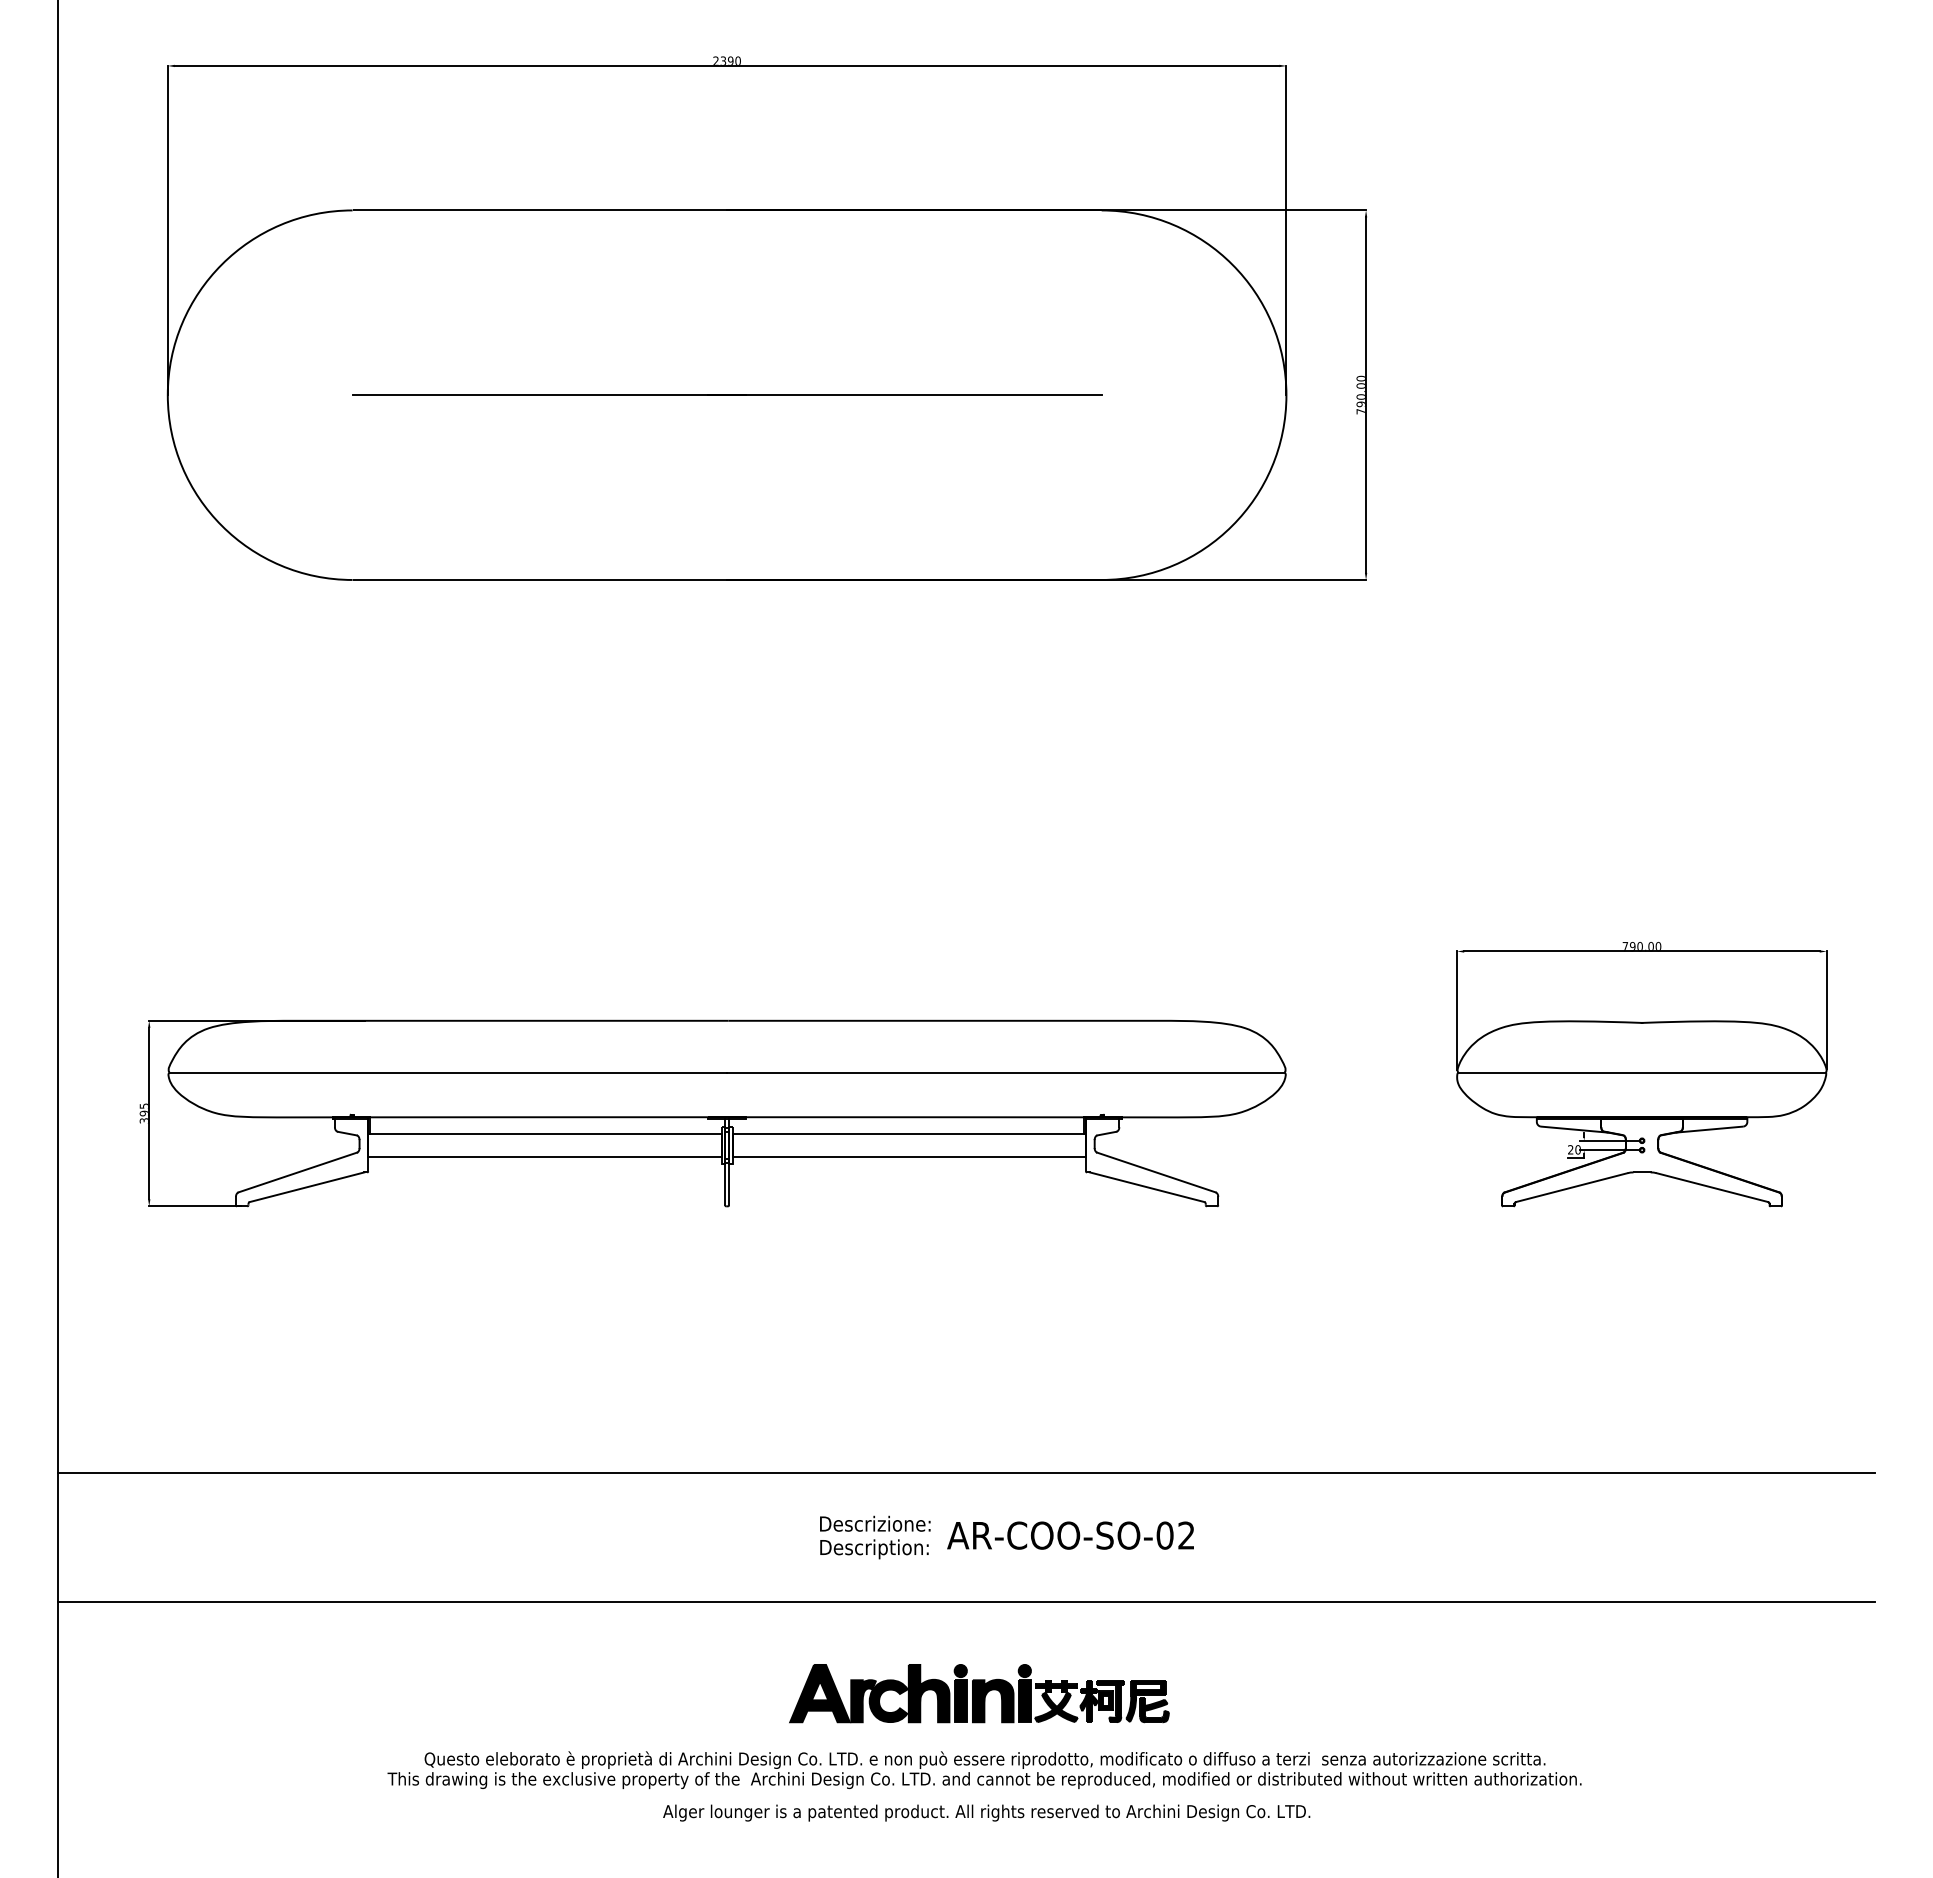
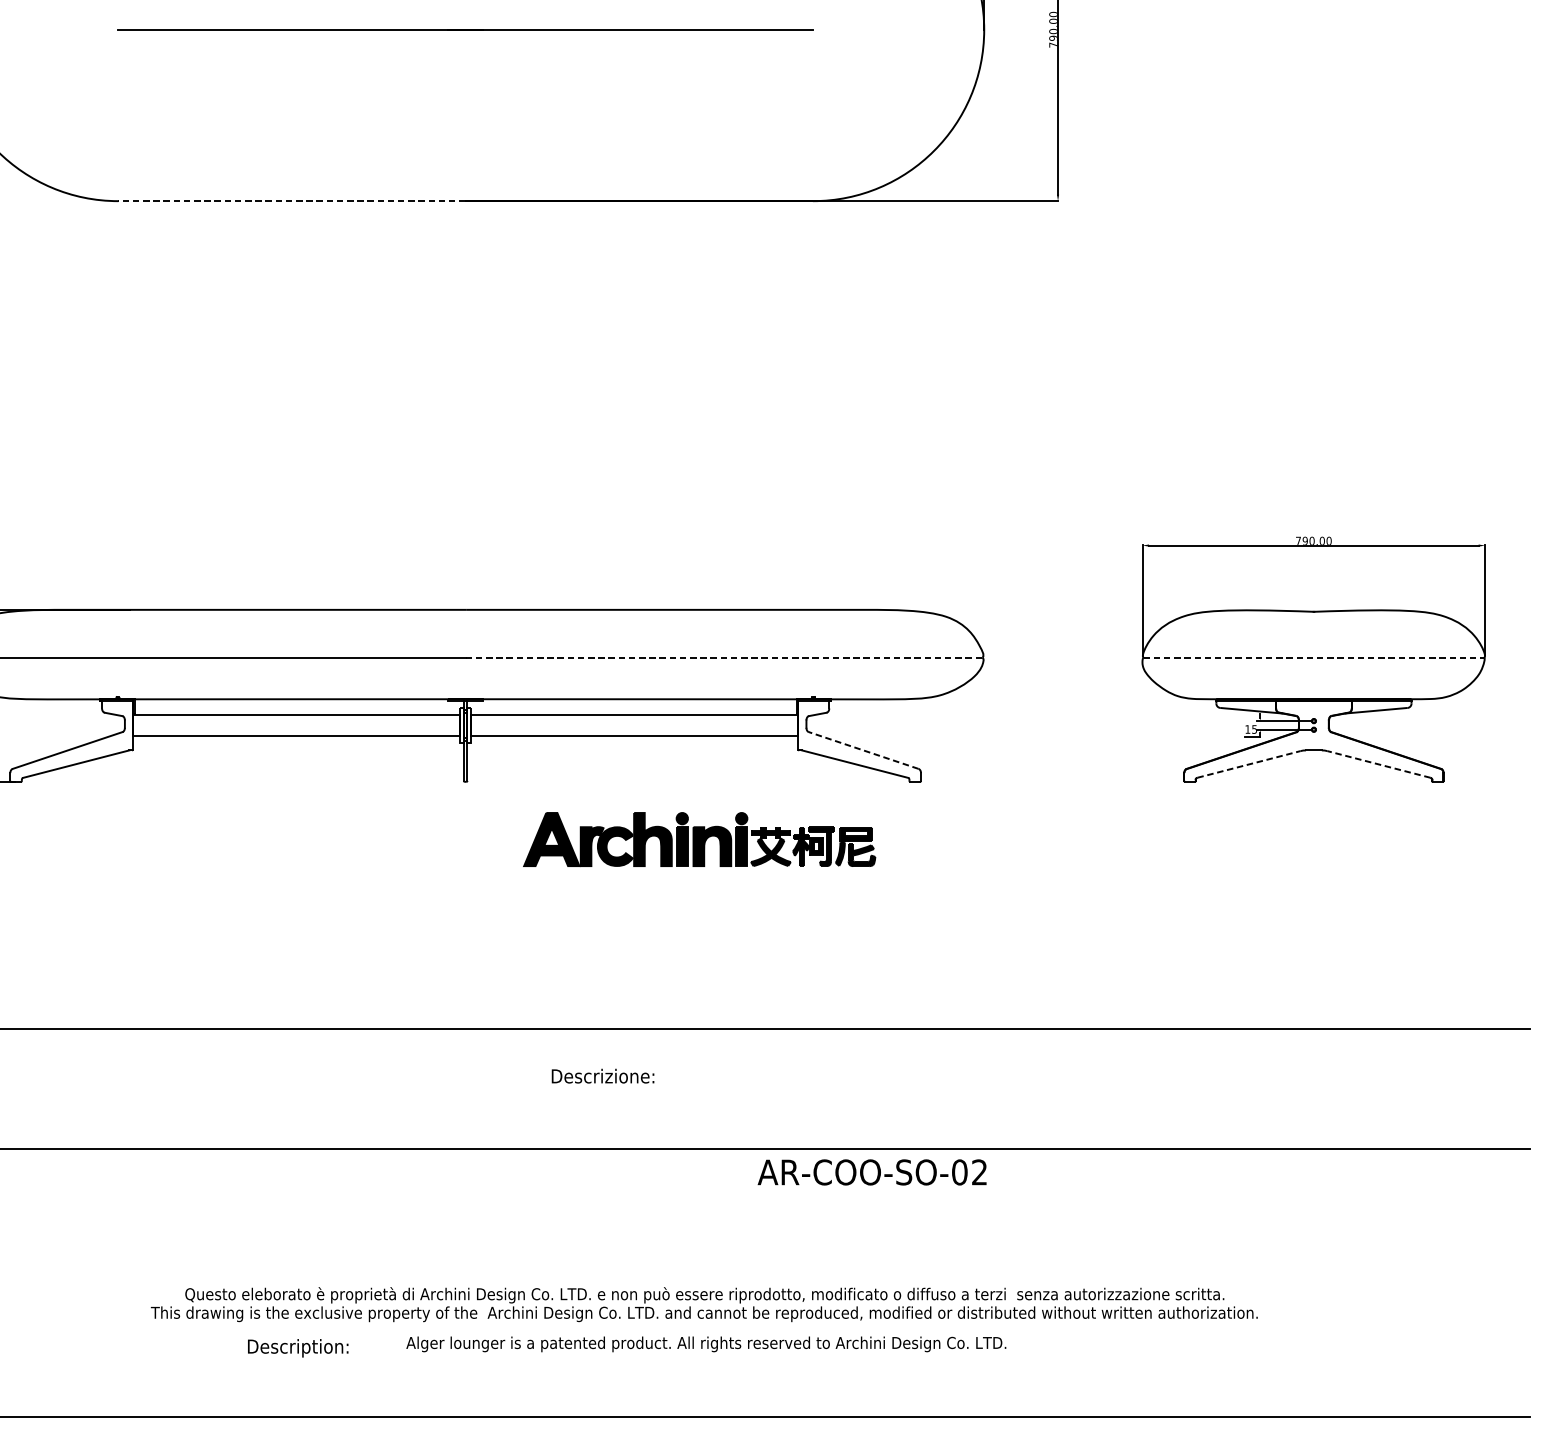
line: (539, 579) -> (291, 200), solid -> dashed
line: (1005, 1072) -> (723, 657), solid -> dashed
line: (1642, 1072) -> (1314, 657), solid -> dashed
text: (1574, 1149) -> (1251, 729), 20 -> 15
line: (1155, 1172) -> (862, 750), solid -> dashed
line: (1572, 1187) -> (1249, 764), solid -> dashed
line: (1711, 1187) -> (1378, 764), solid -> dashed
text: (1070, 1535) -> (872, 1172), moved
text: (874, 1549) -> (298, 1348), moved
part: (979, 1693) -> (699, 839), moved

